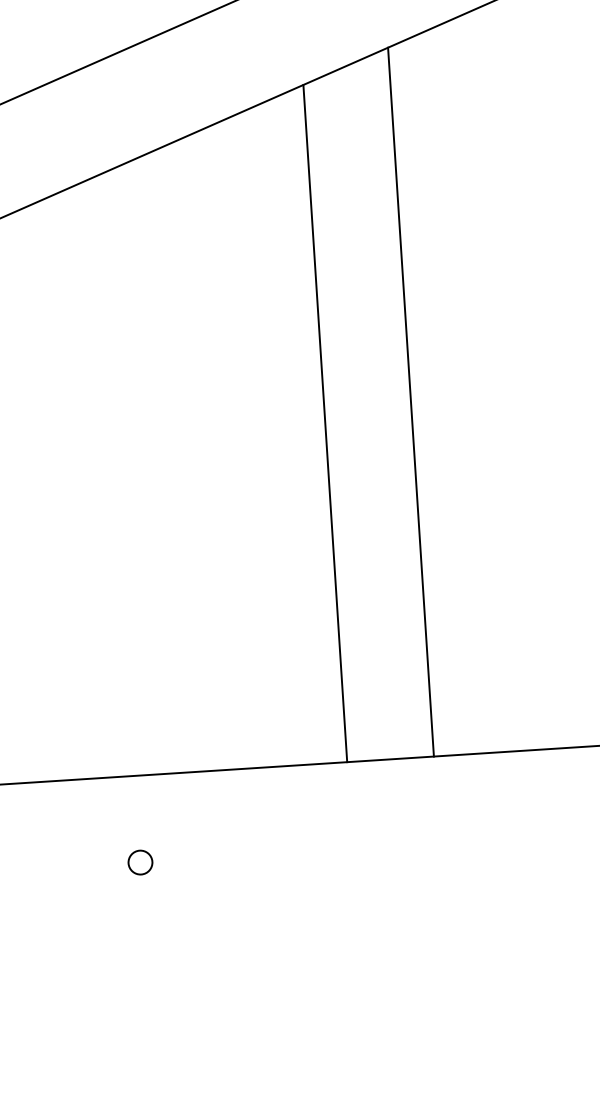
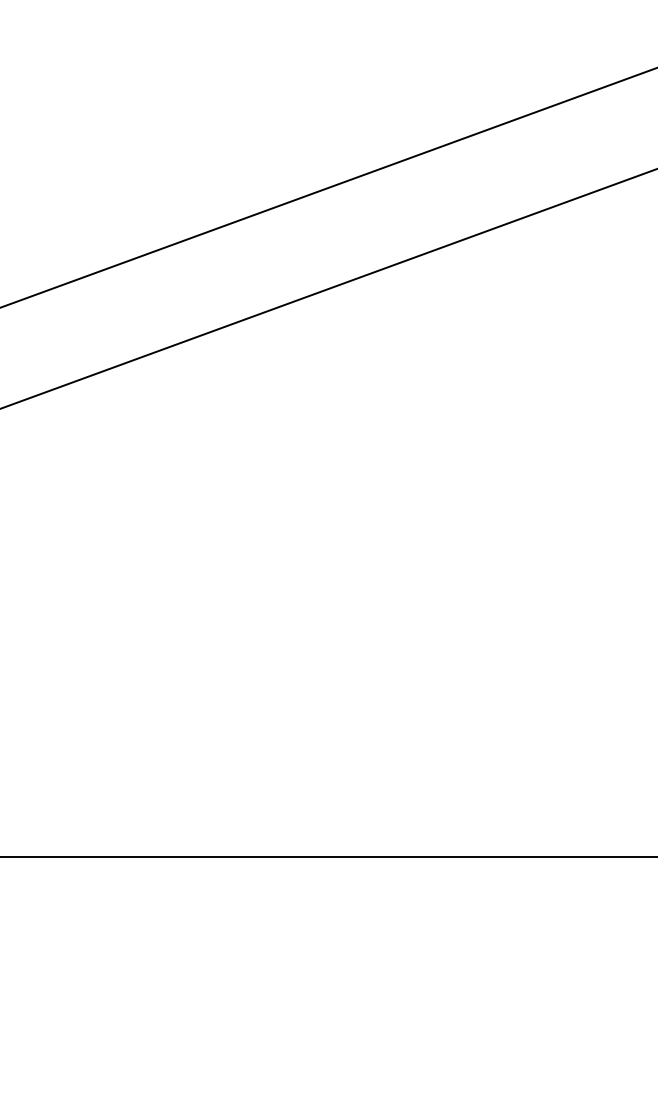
line: (411, 401) -> (545, 532), removed
line: (324, 423) -> (465, 547), removed
circle: (139, 862) -> (271, 935), removed

